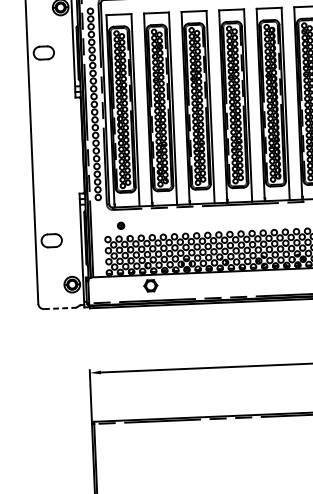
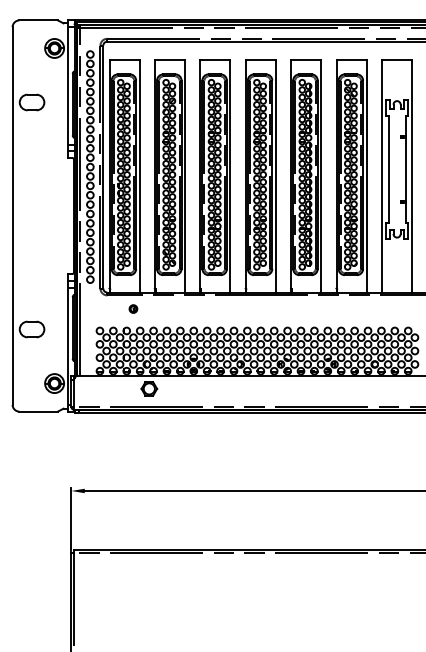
part: (121, 225) -> (133, 308), moved
line: (60, 308) -> (39, 411), dashed -> solid

